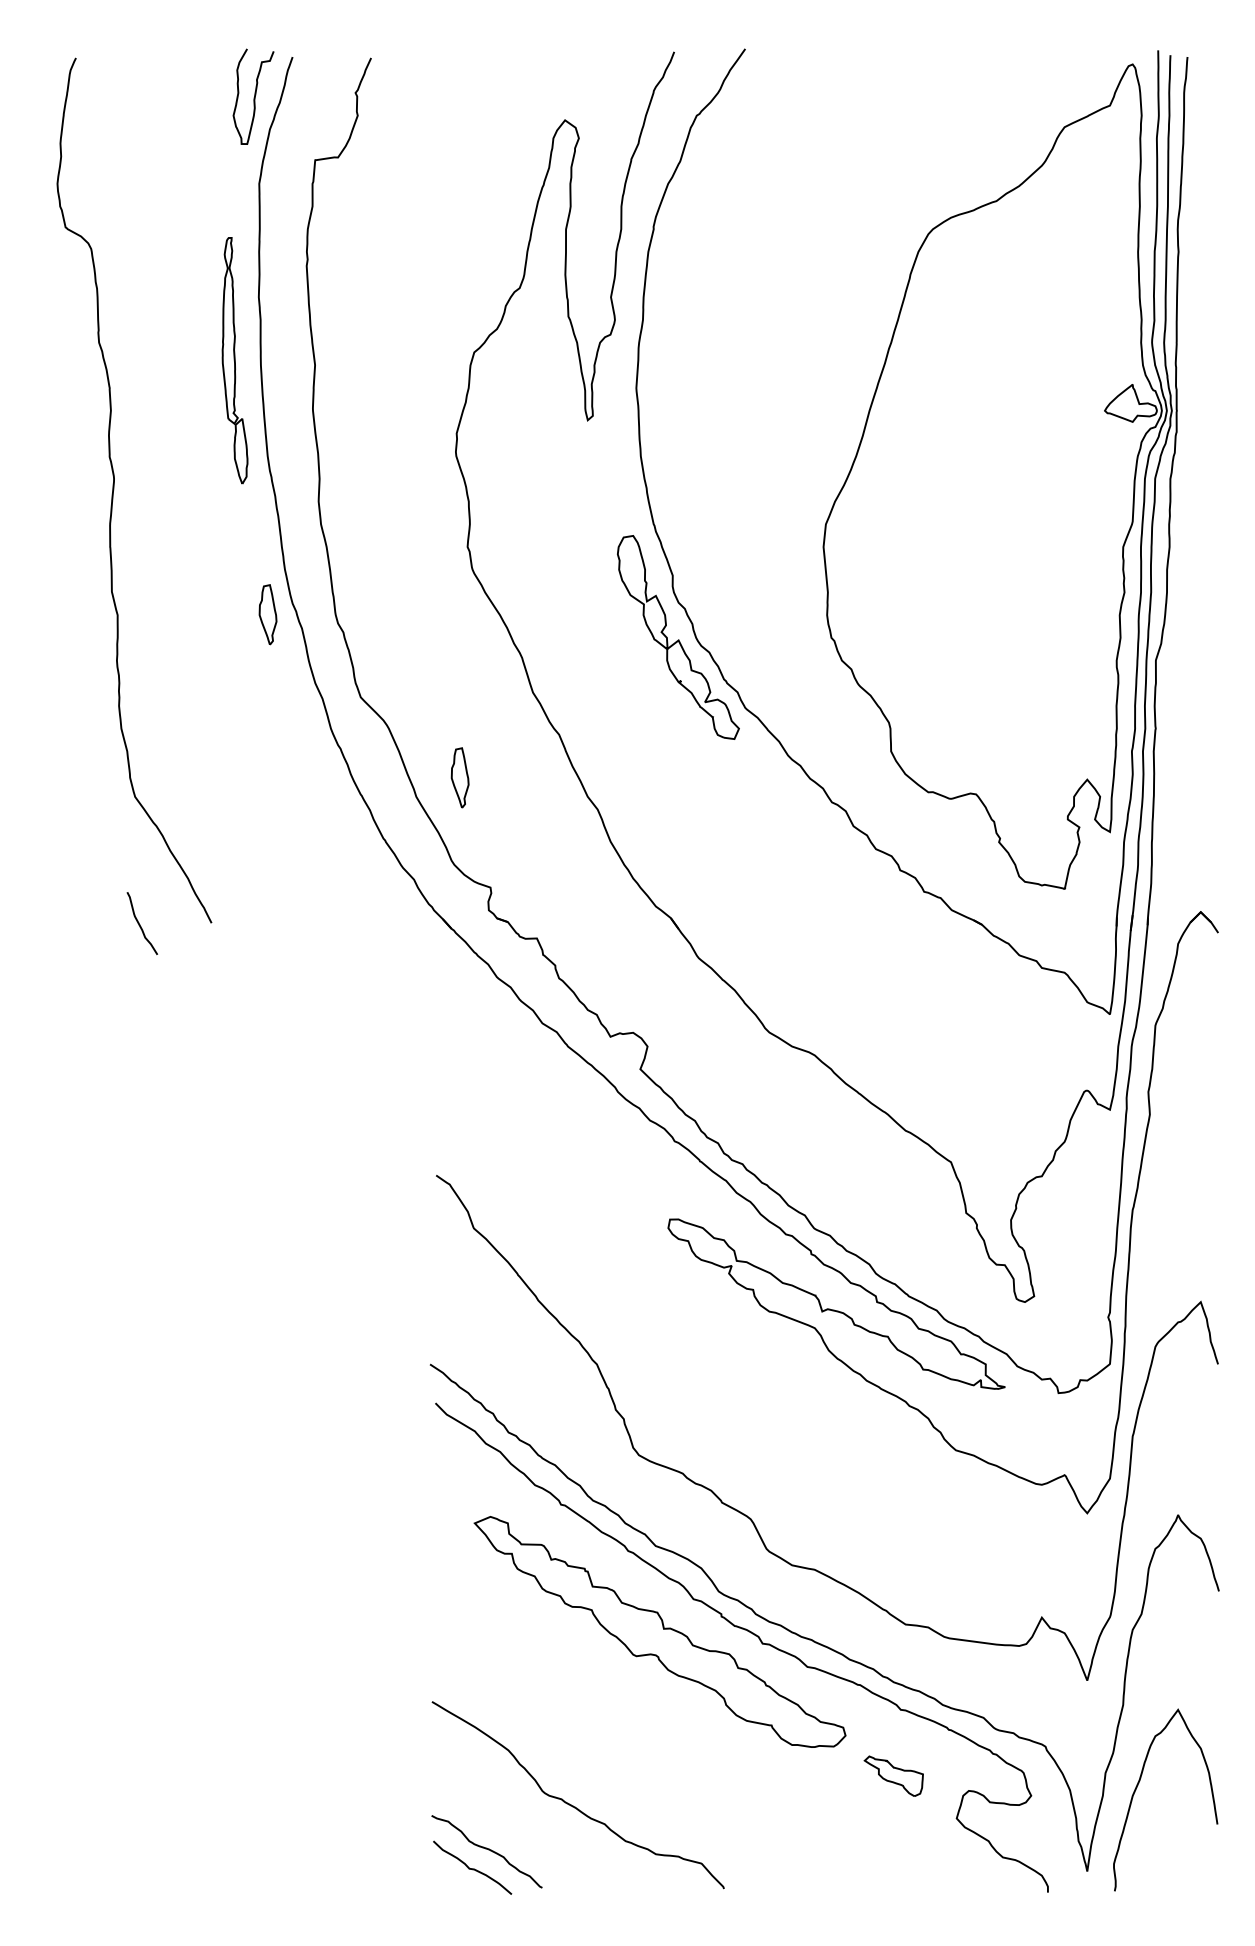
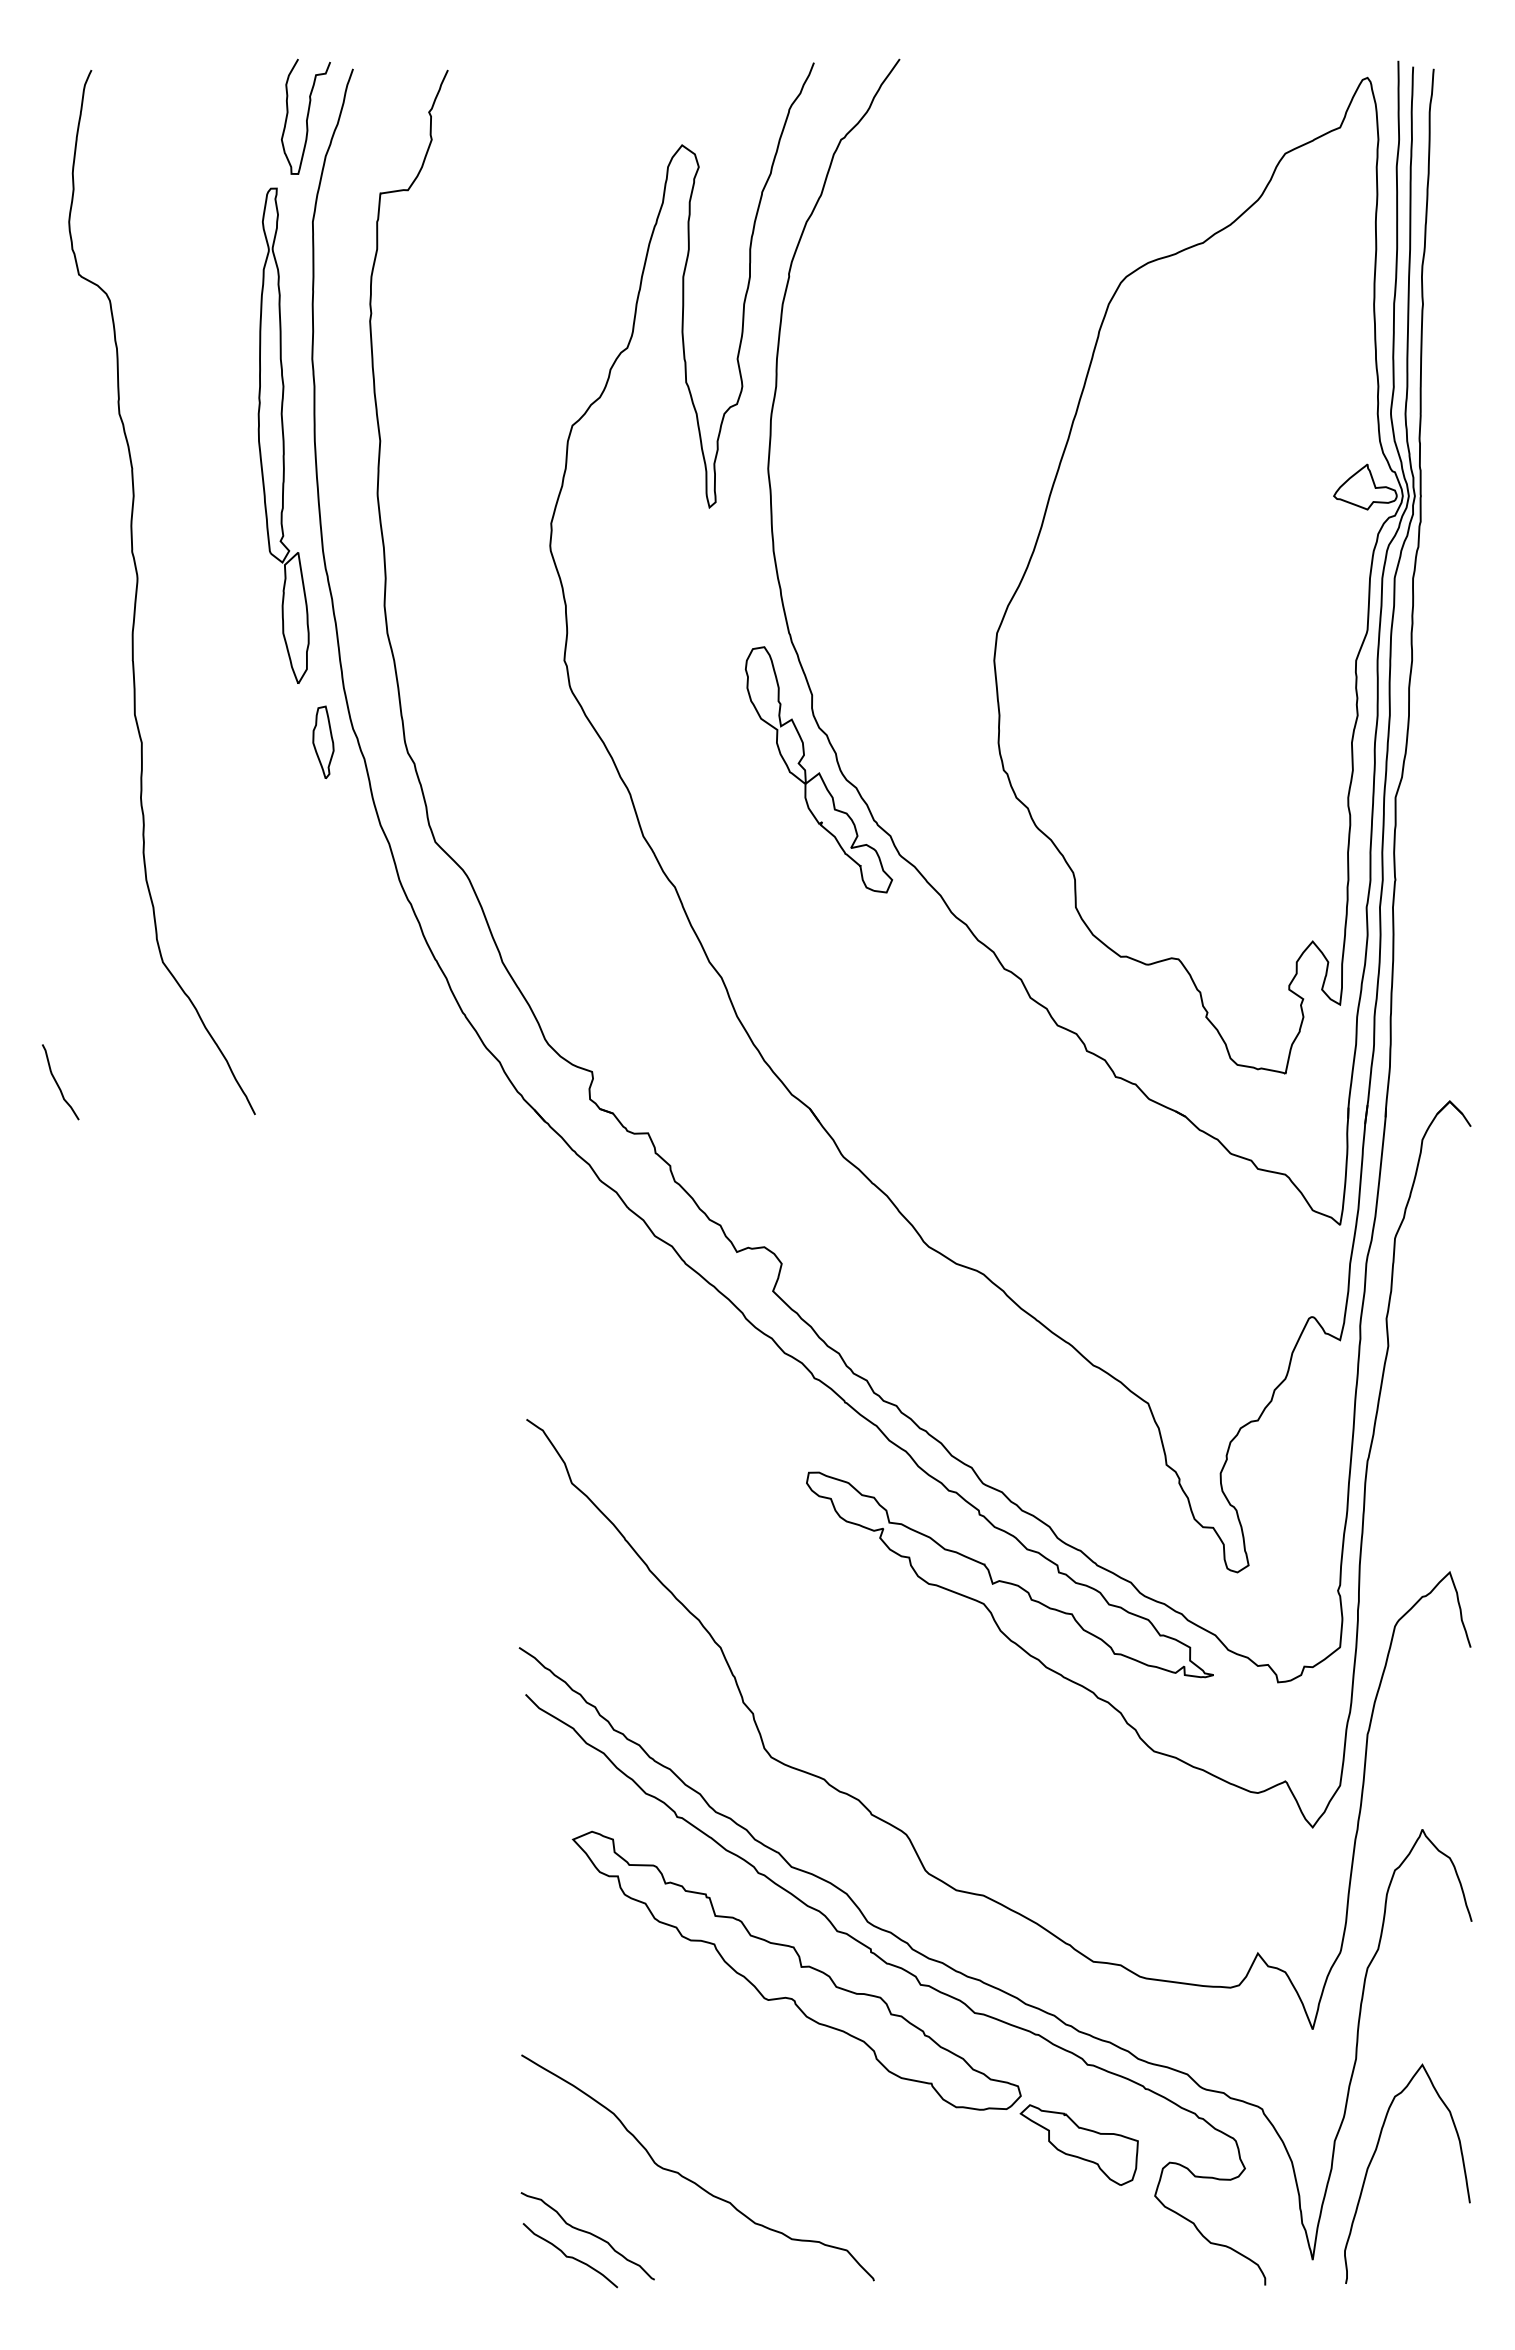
part: (234, 360) -> (283, 435), size x1.67
part: (460, 777) -> (555, 939), removed
curve: (140, 925) -> (58, 1084), moved
part: (893, 1775) -> (1078, 2144), size x1.67

